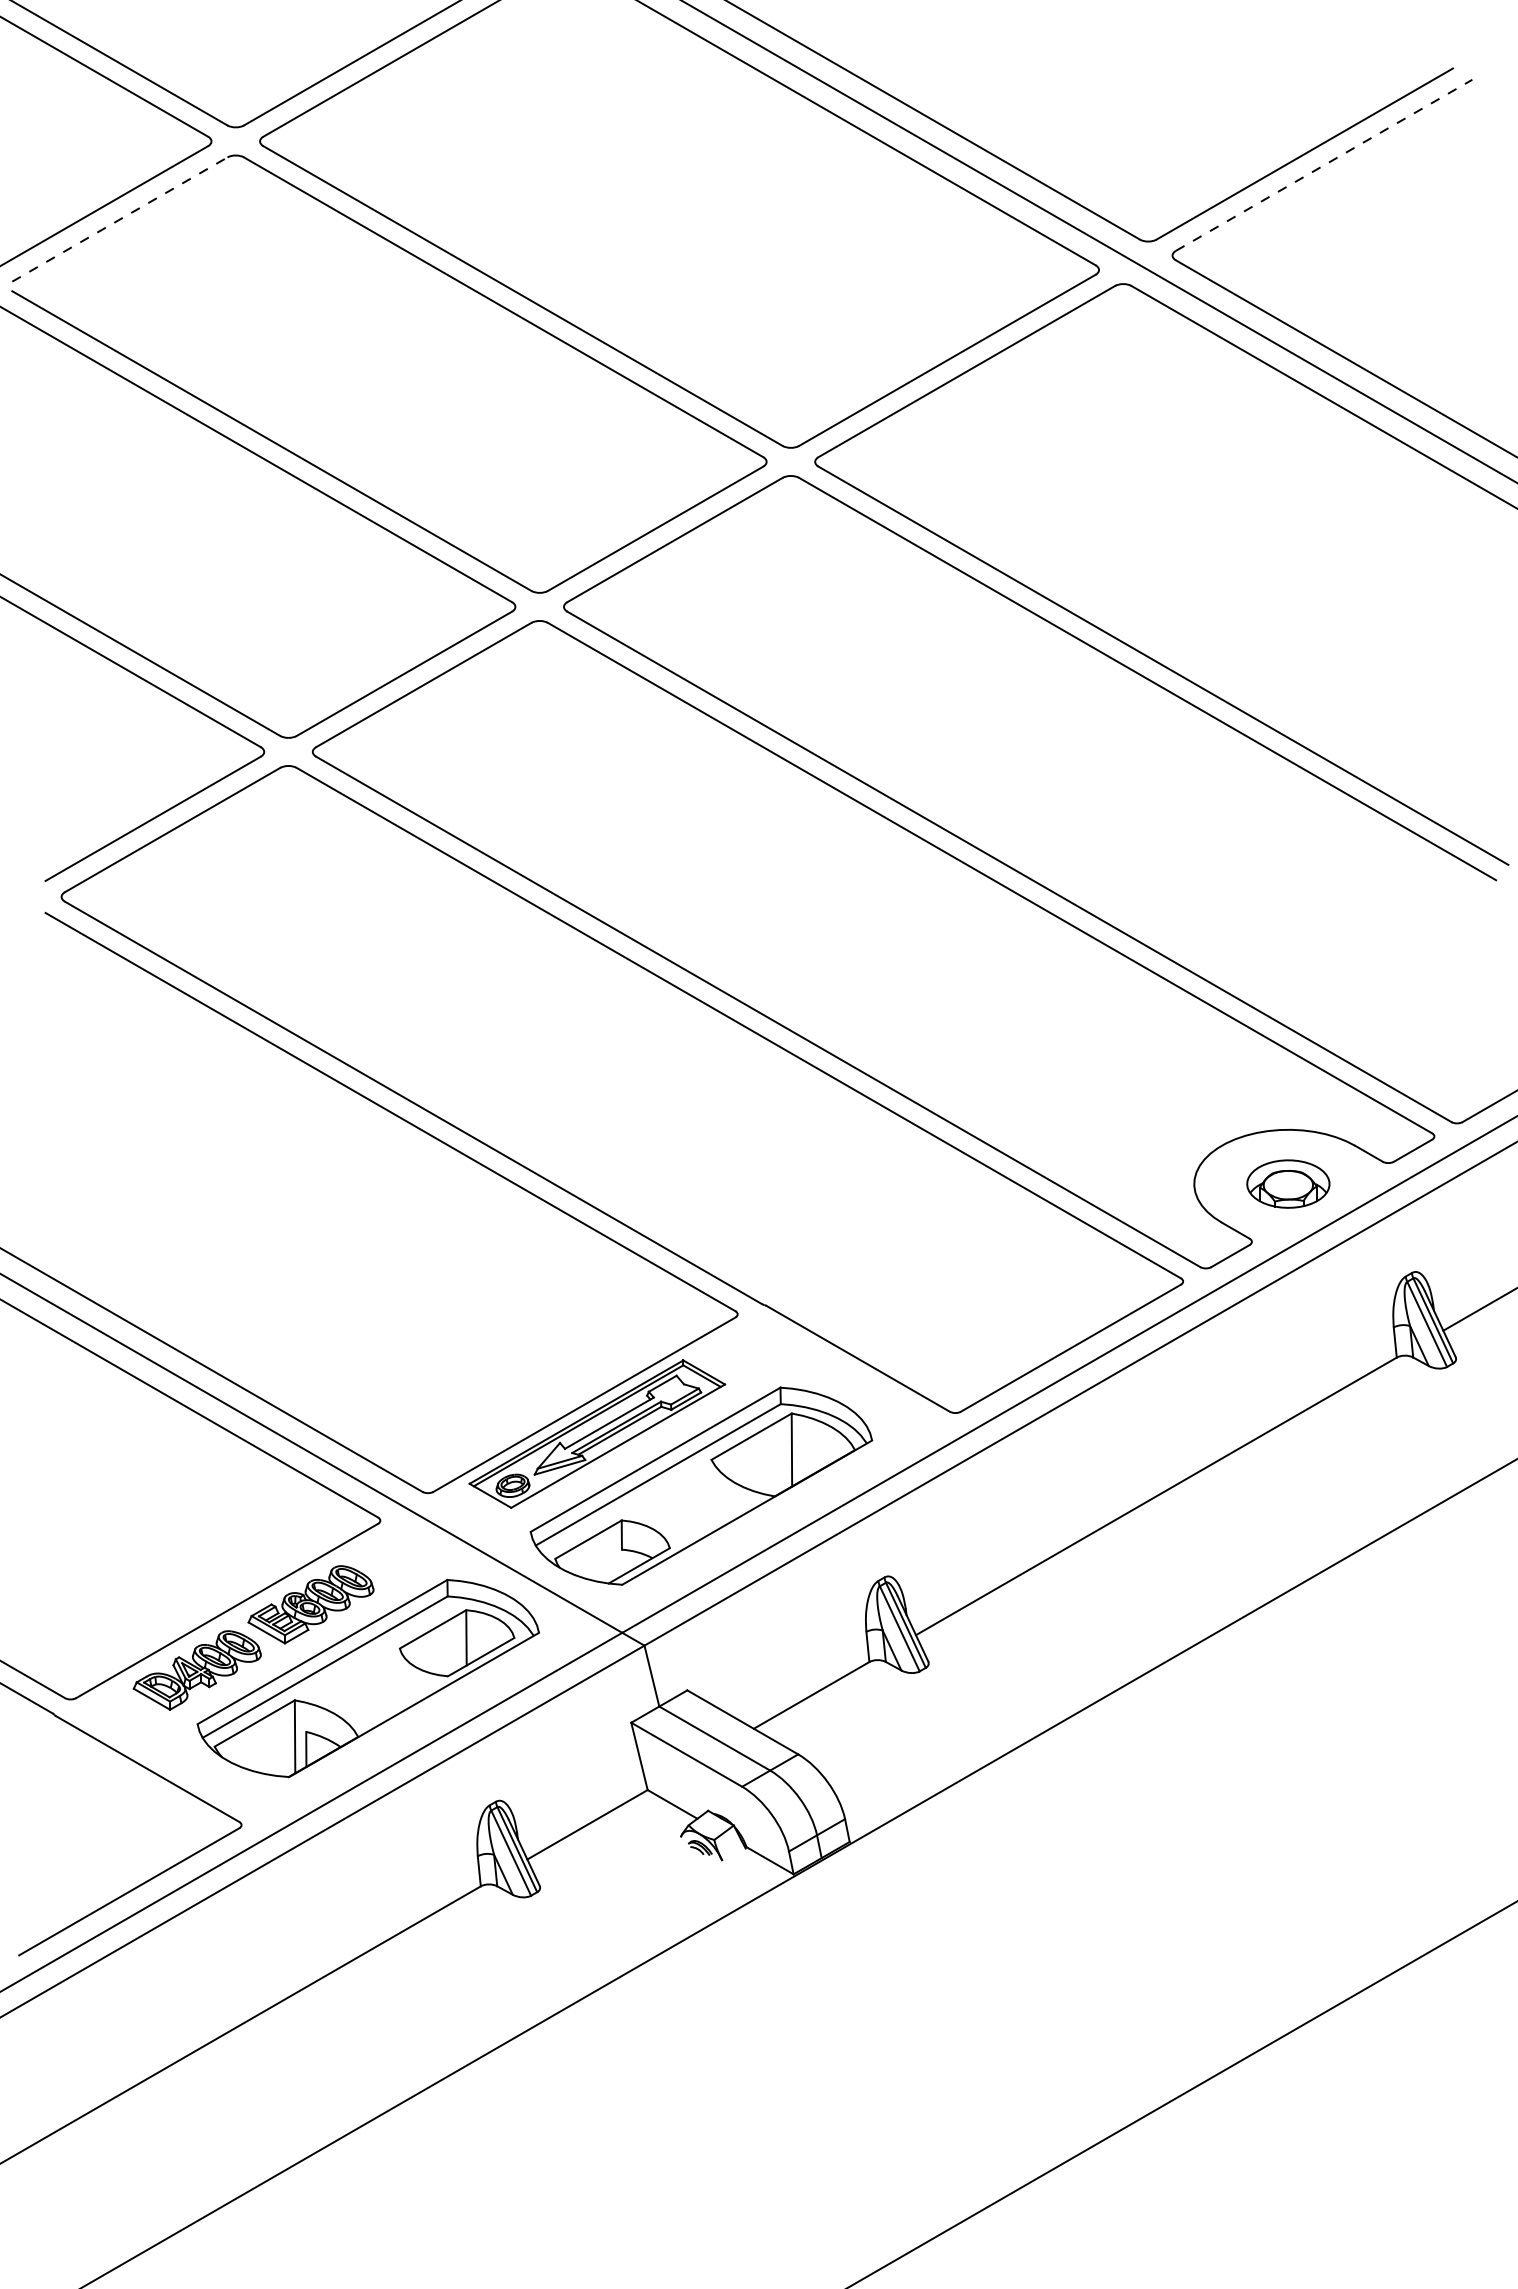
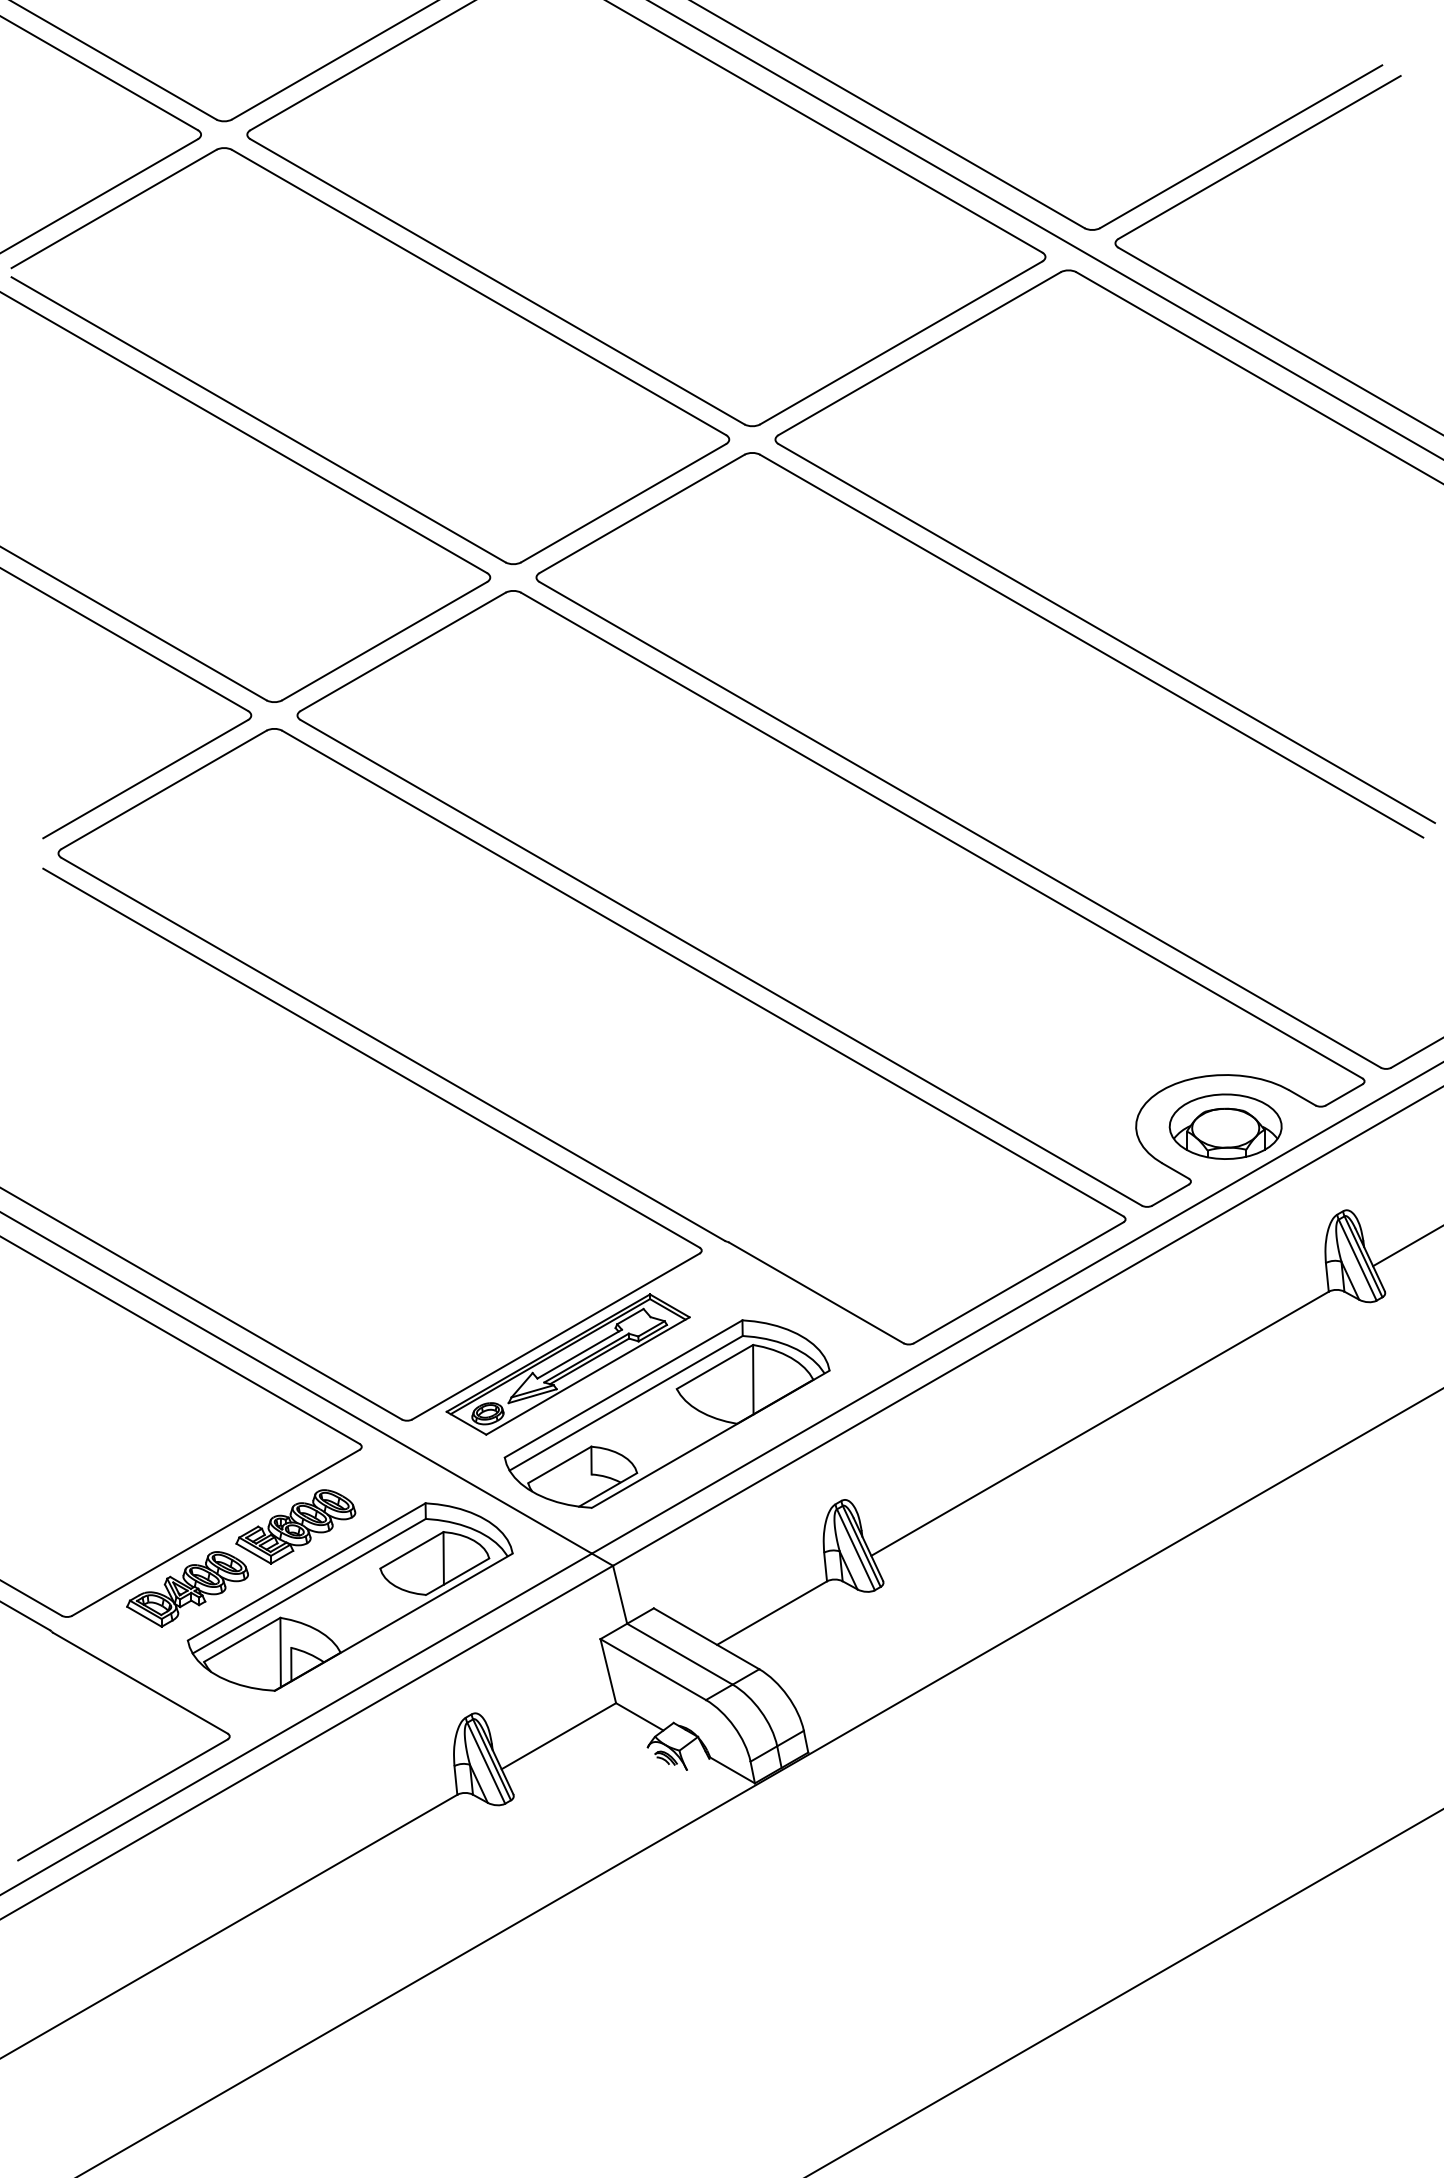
line: (1323, 165) -> (1259, 157), dashed -> solid
line: (120, 219) -> (114, 208), dashed -> solid
part: (1288, 1183) -> (1225, 1126), size x1.43

